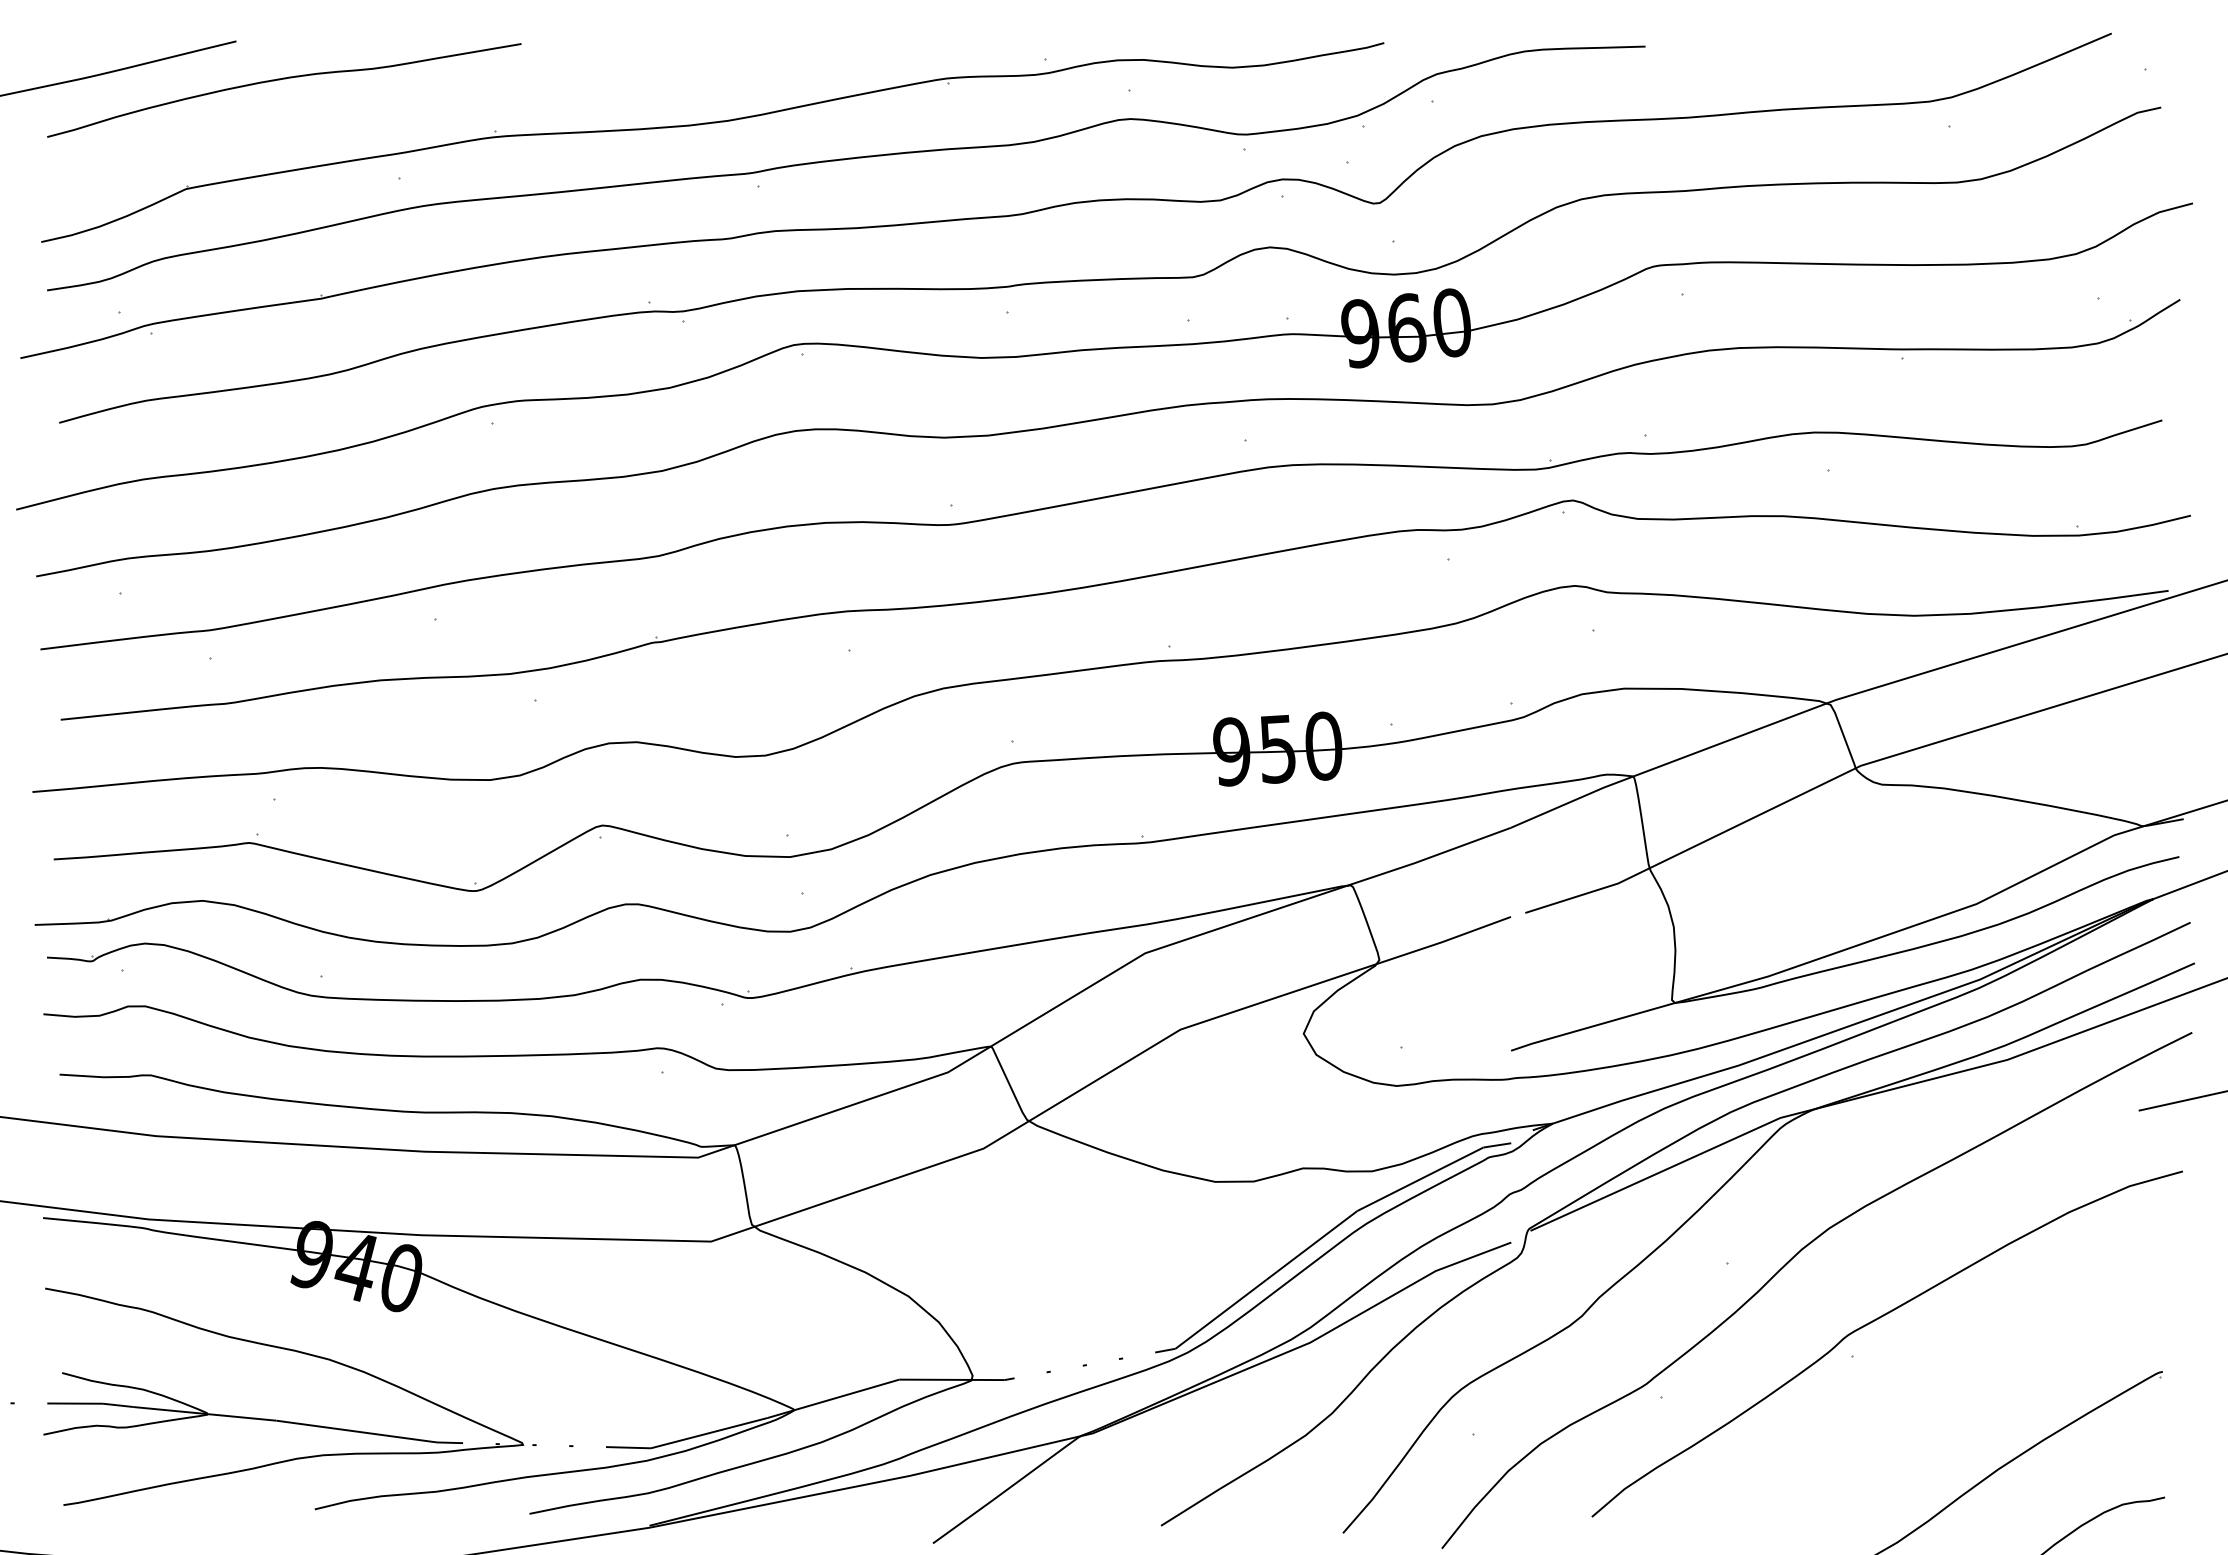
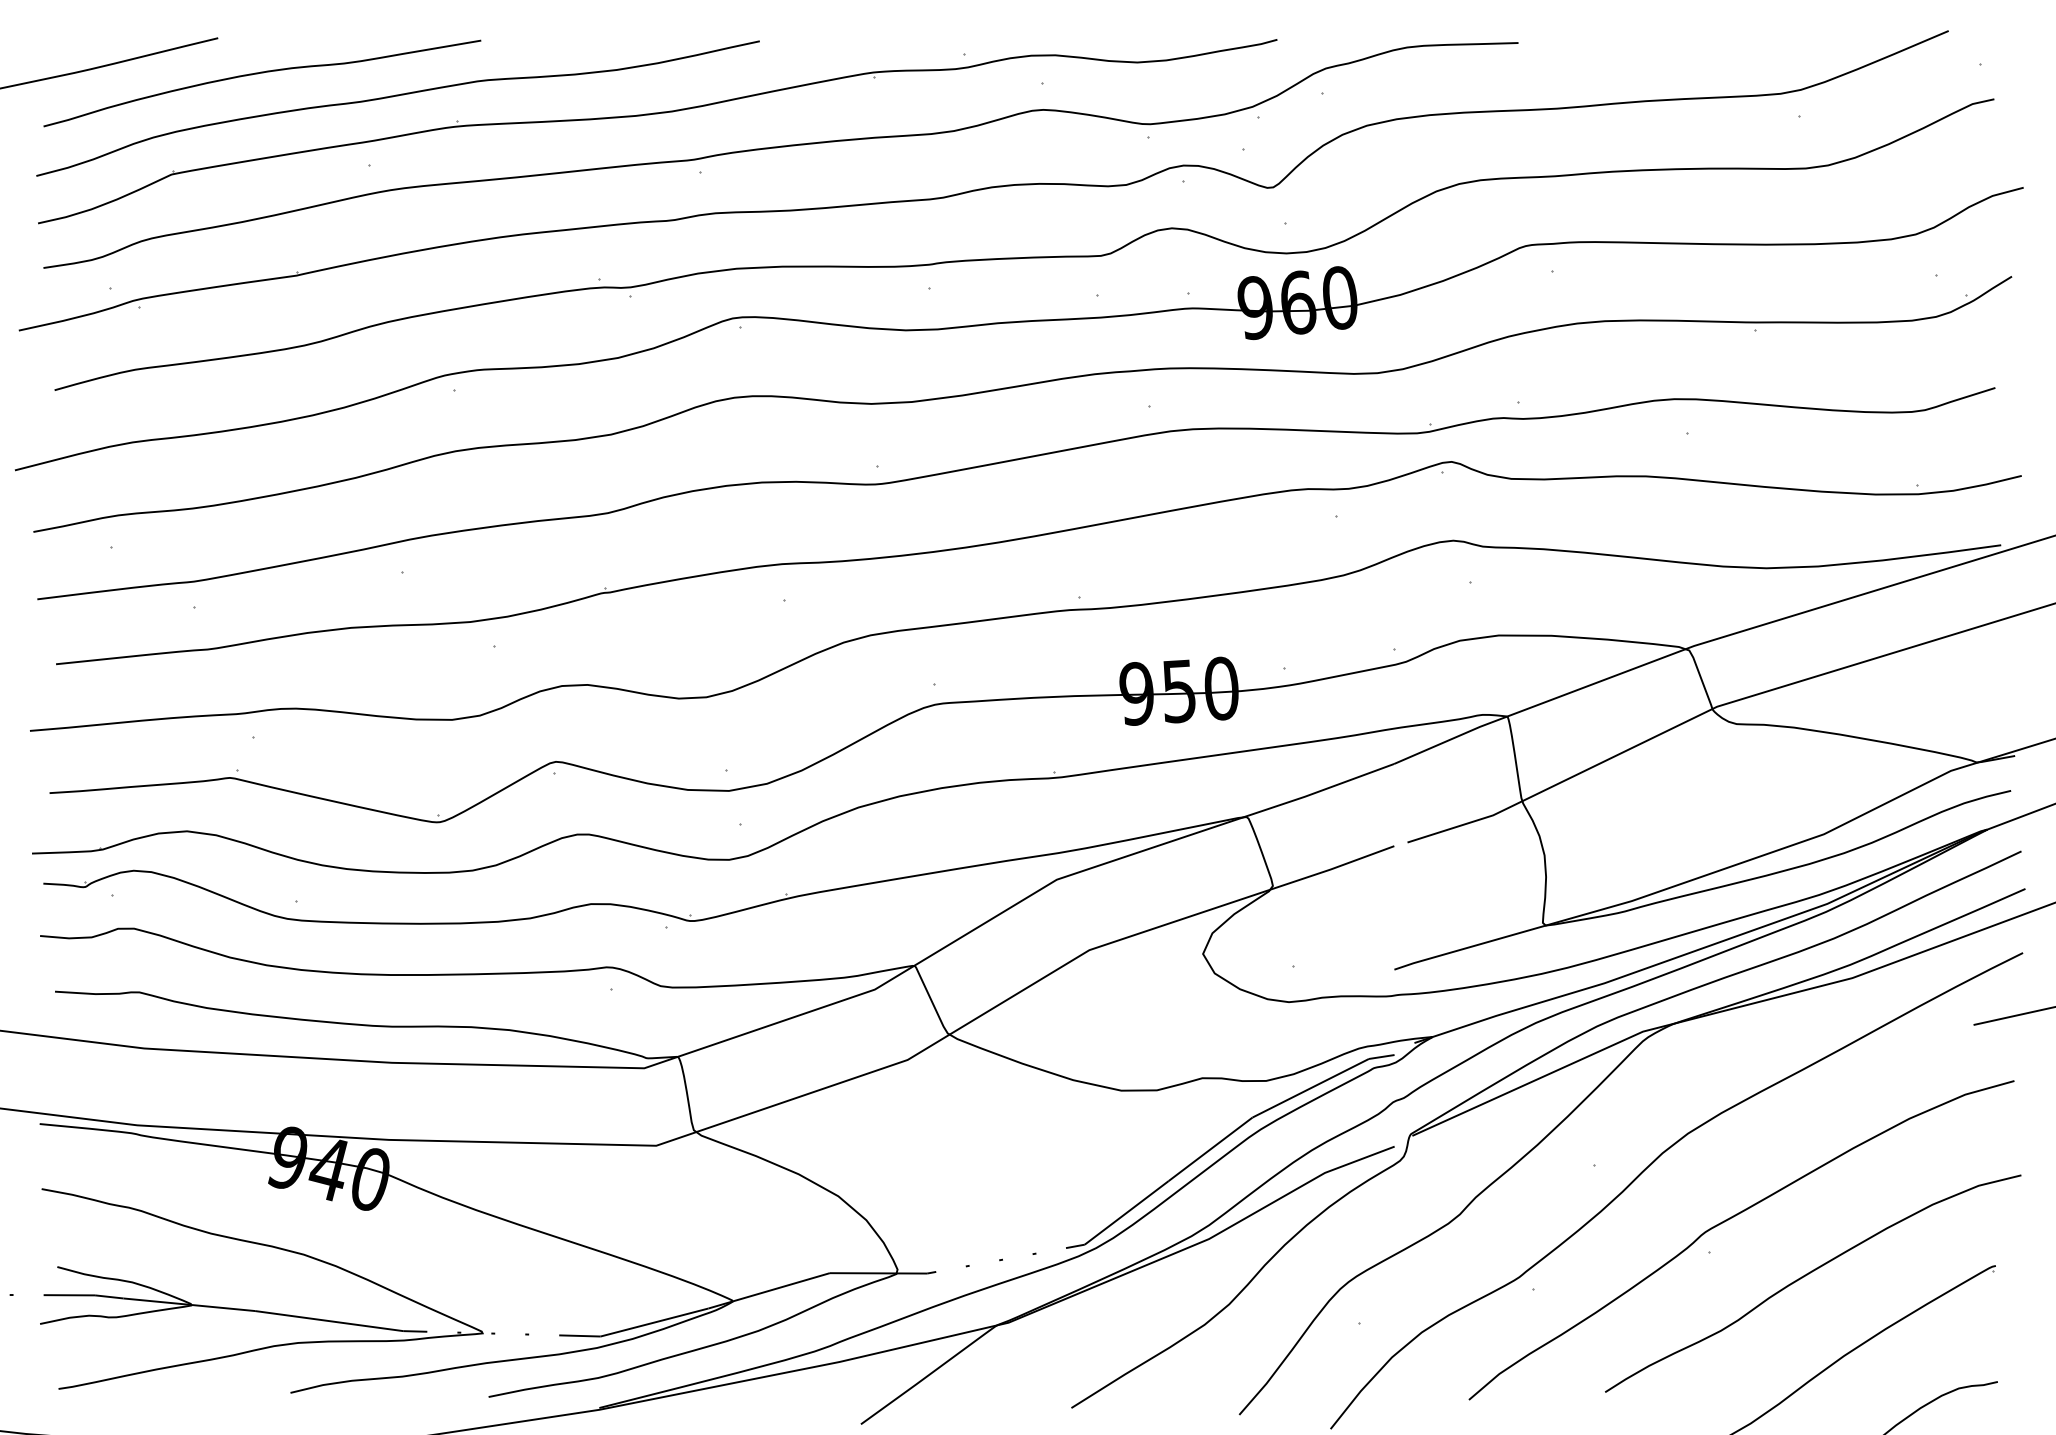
curve: (431, 104) -> (398, 96), added
curve: (1959, 1381) -> (1808, 1274), added

